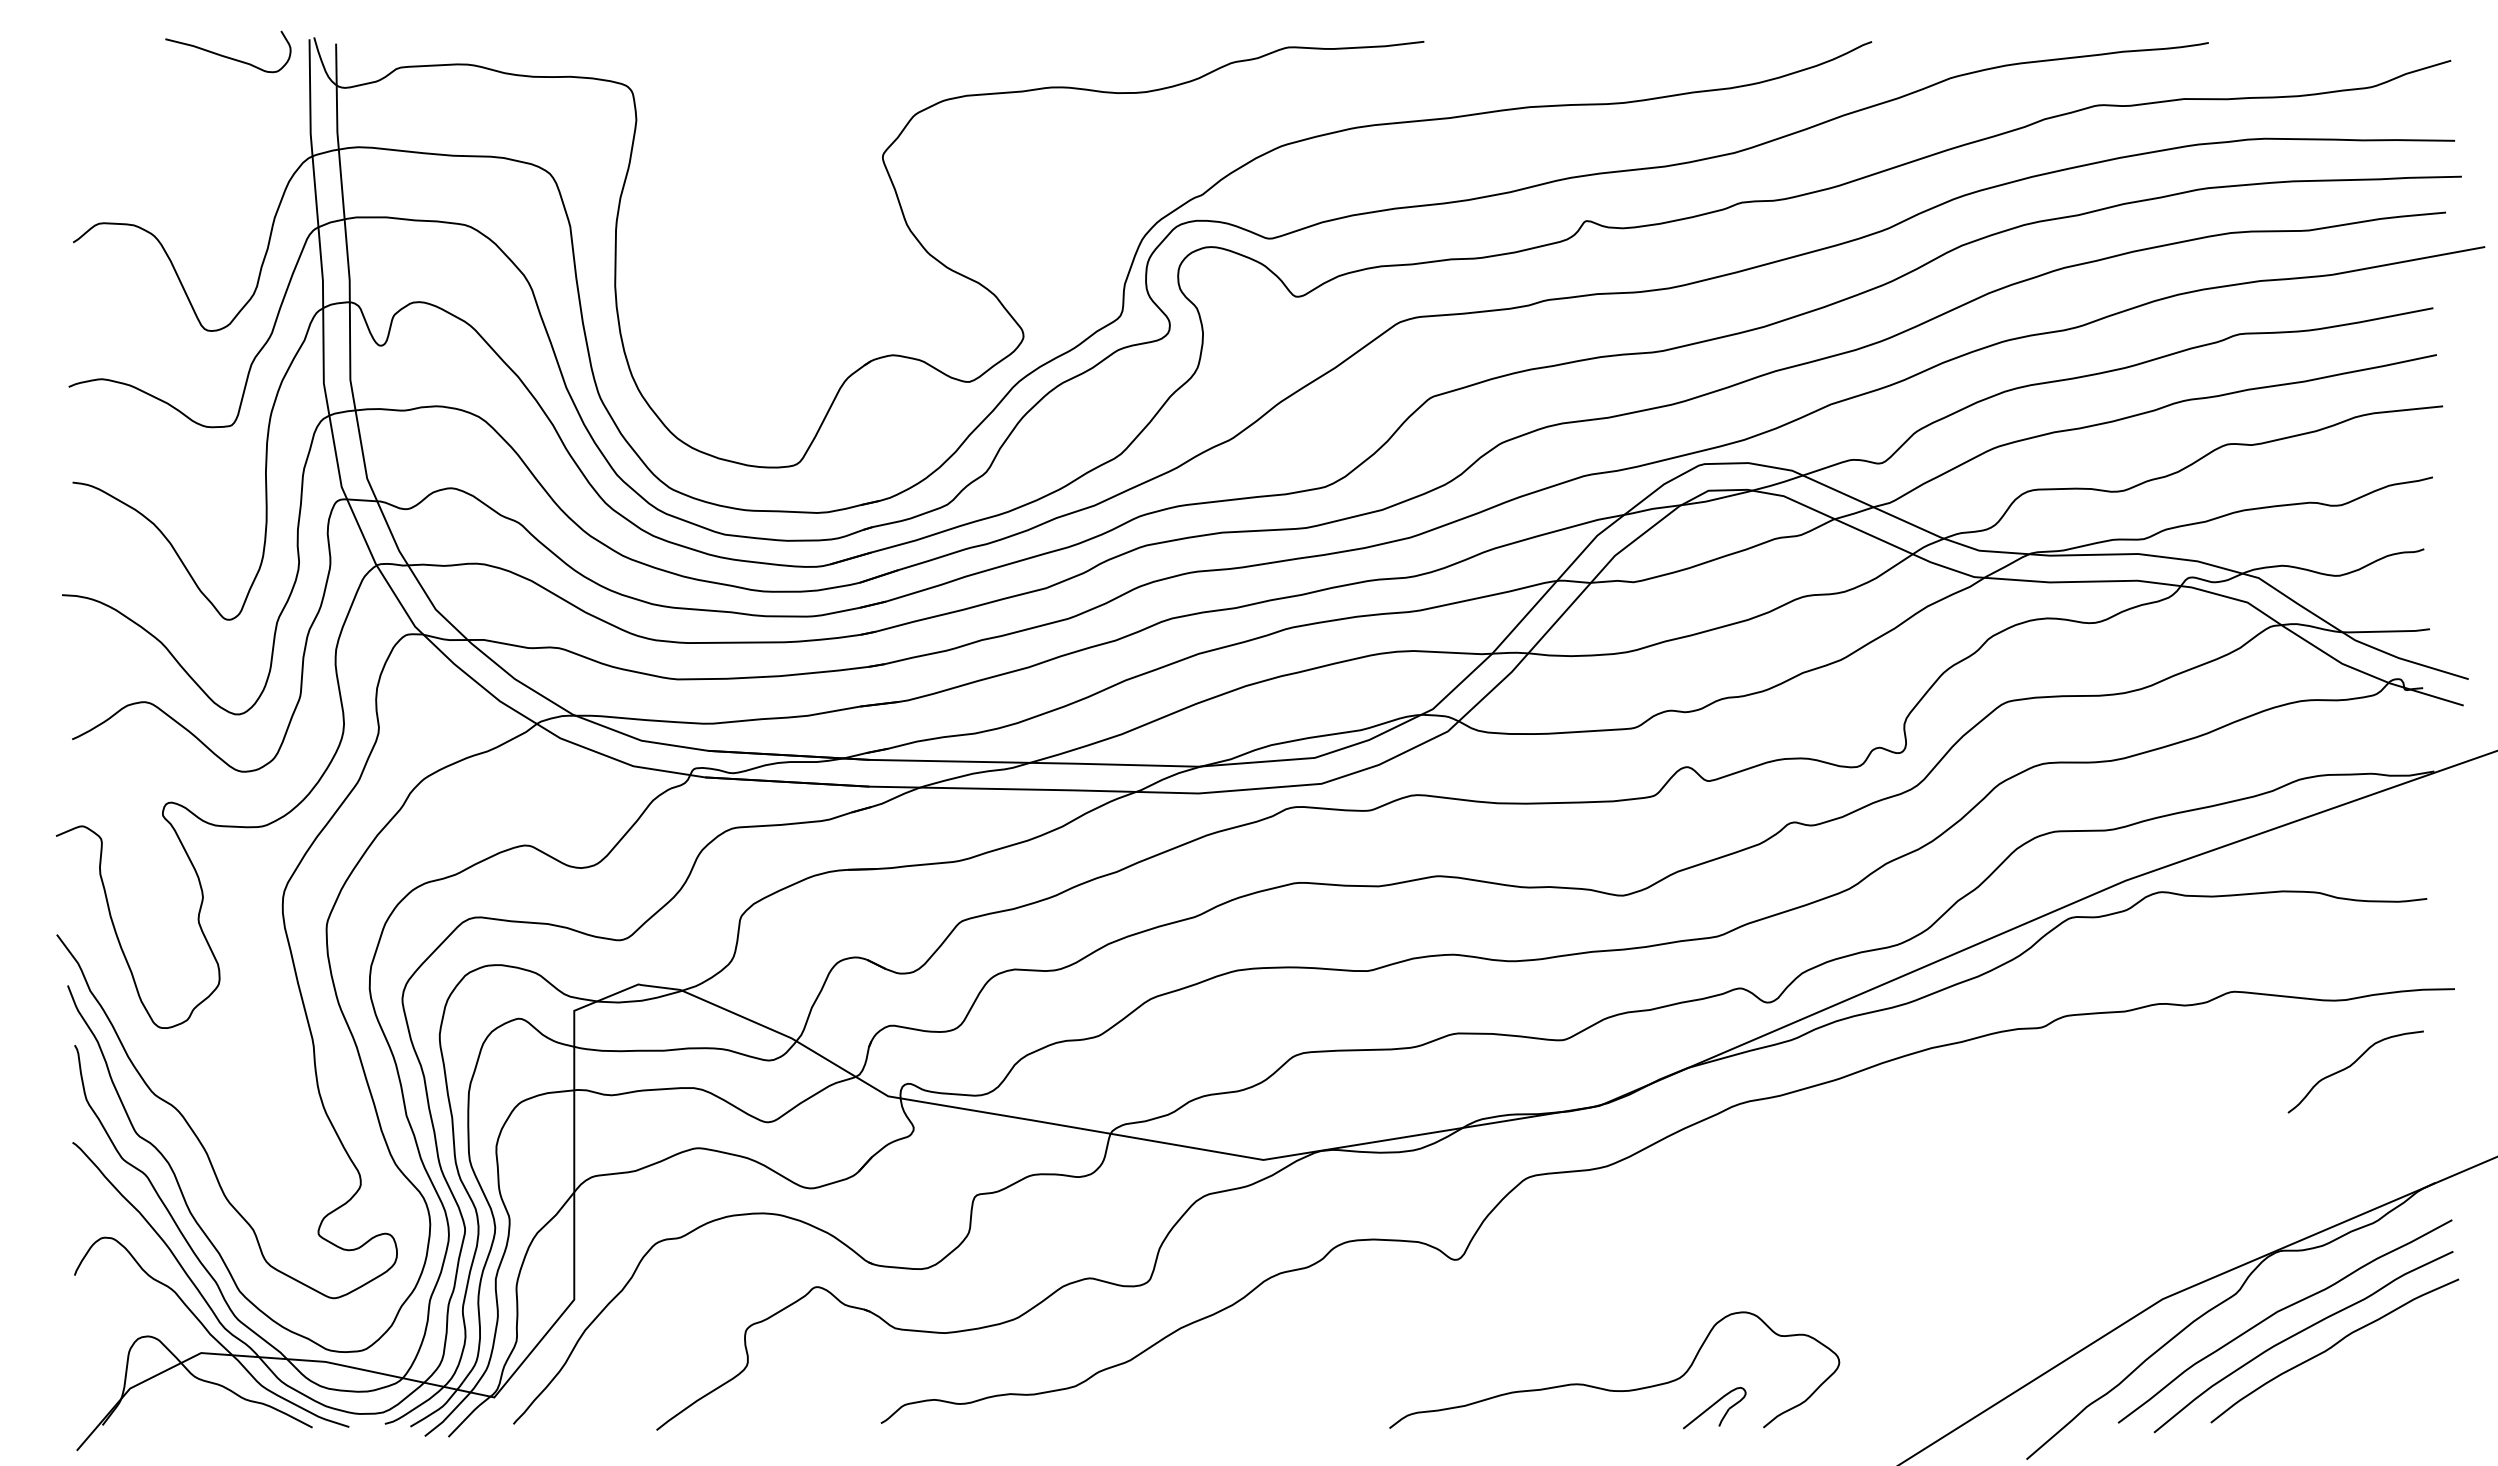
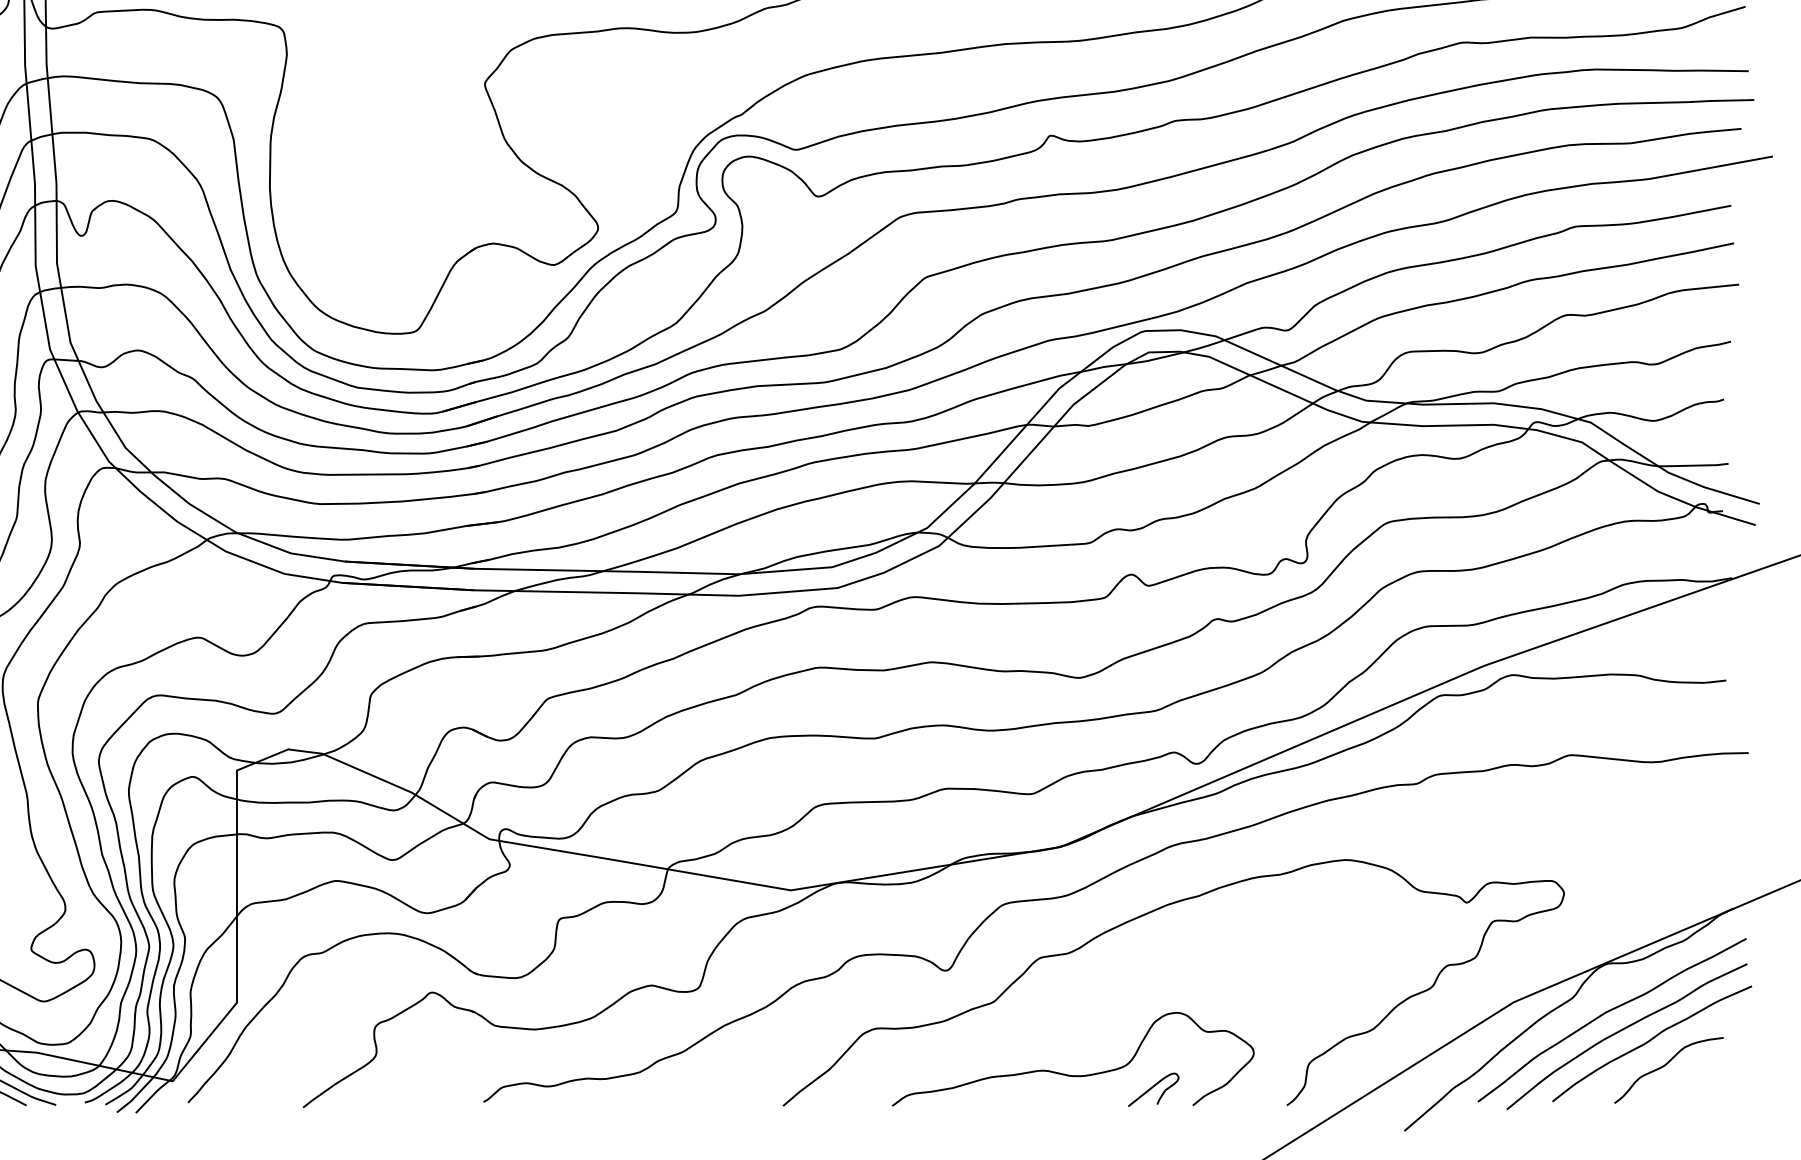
curve: (2351, 1066) -> (1665, 1066), moved
curve: (1703, 1191) -> (1144, 915), added

